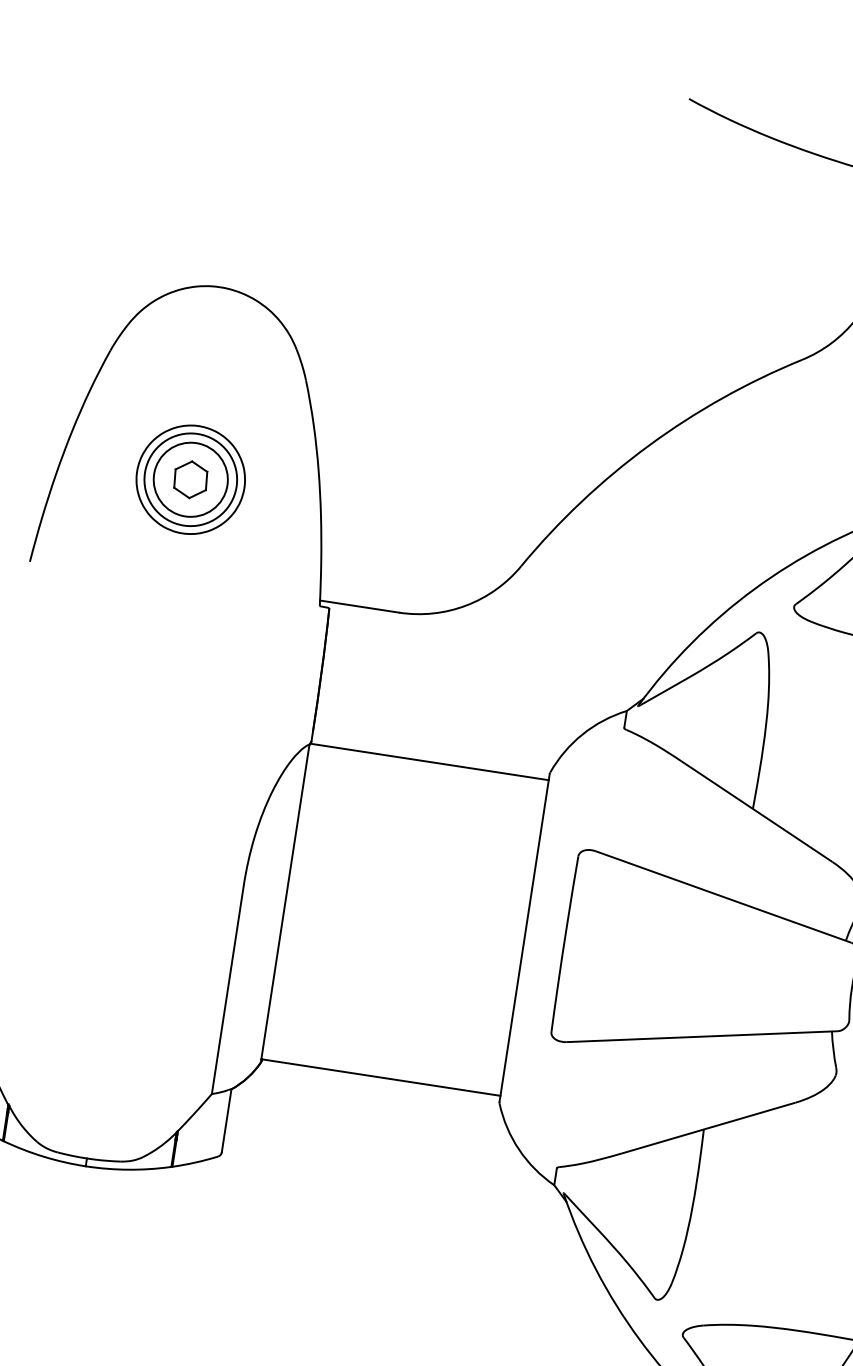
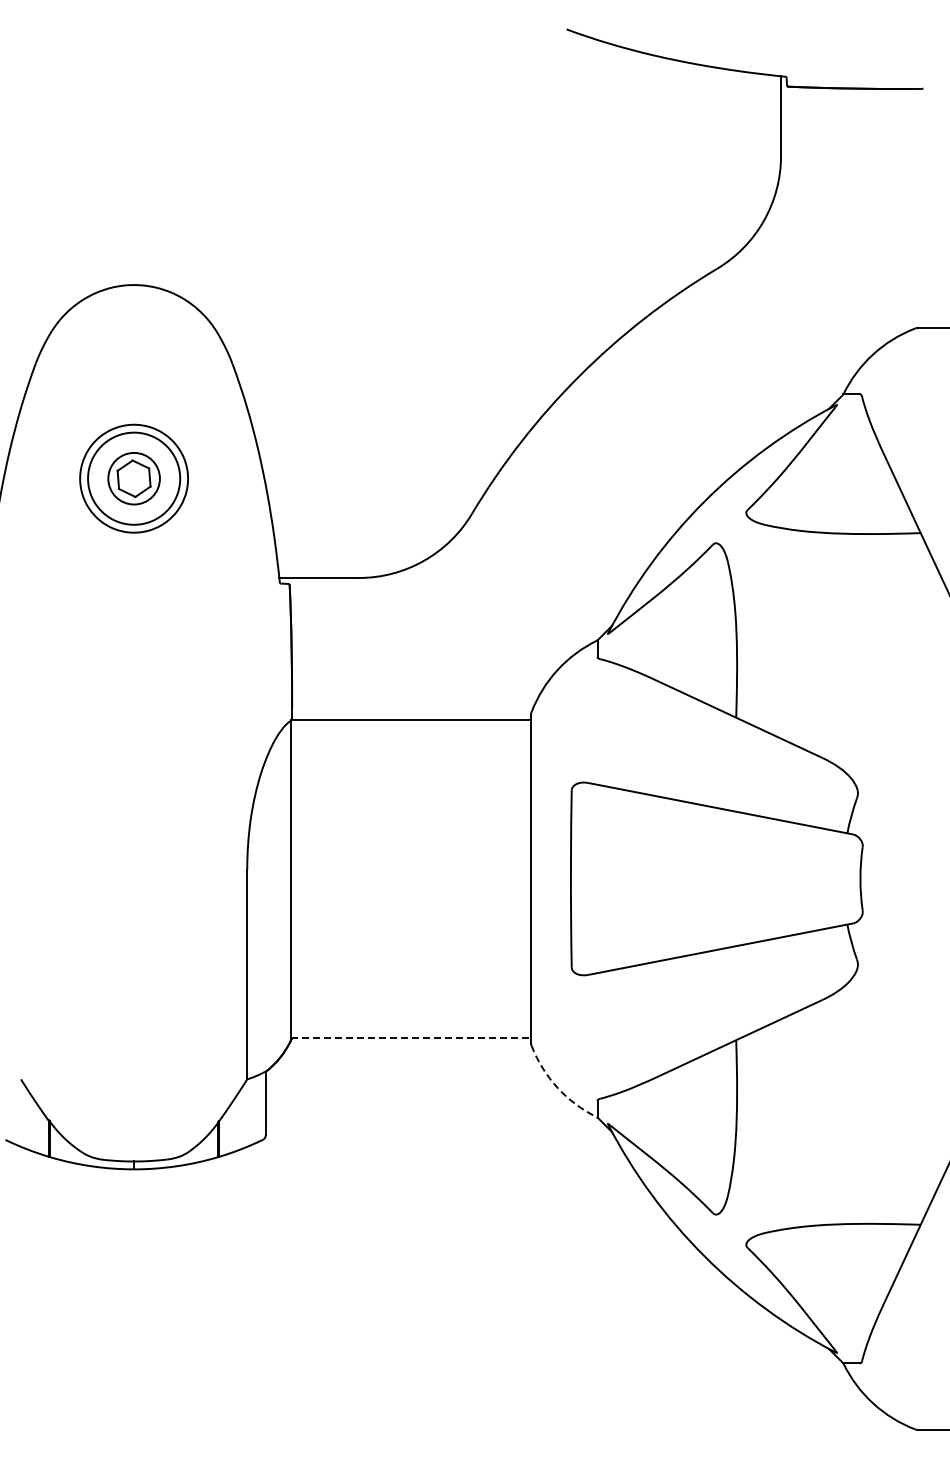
circle: (190, 479) -> (133, 478), size x0.7
line: (381, 1077) -> (411, 1037), solid -> dashed
arc: (519, 1149) -> (557, 1087), solid -> dashed

